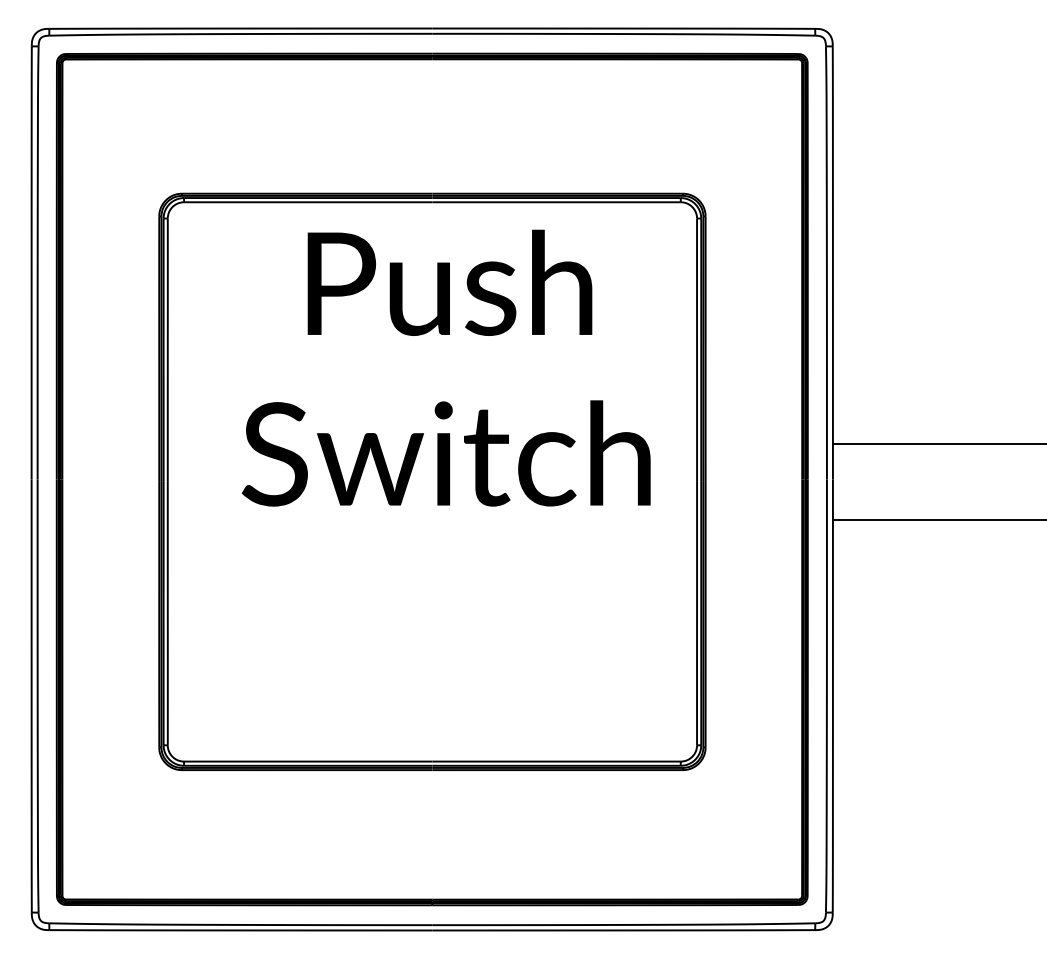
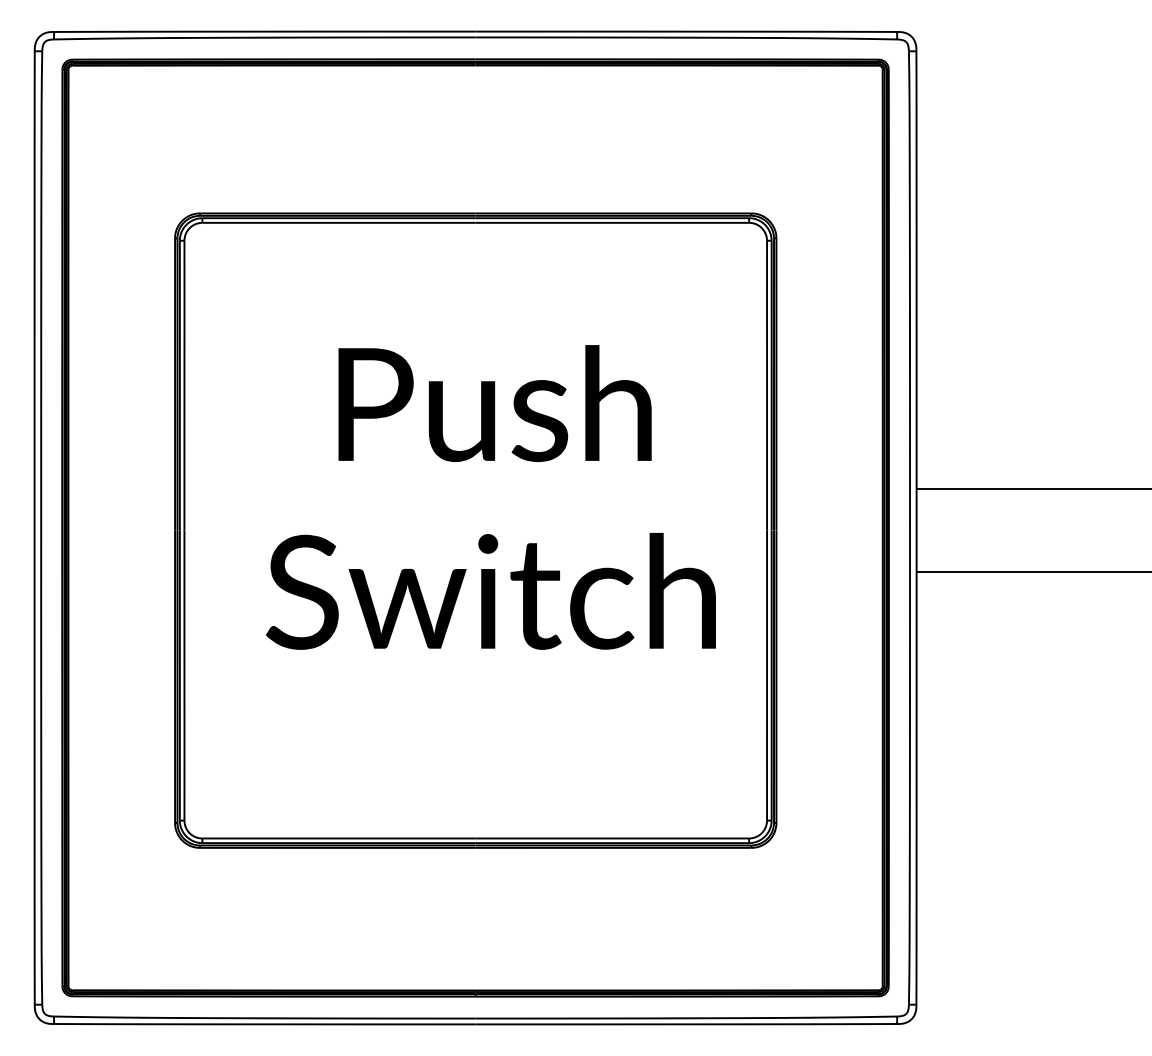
text: (445, 368) -> (490, 497), moved

